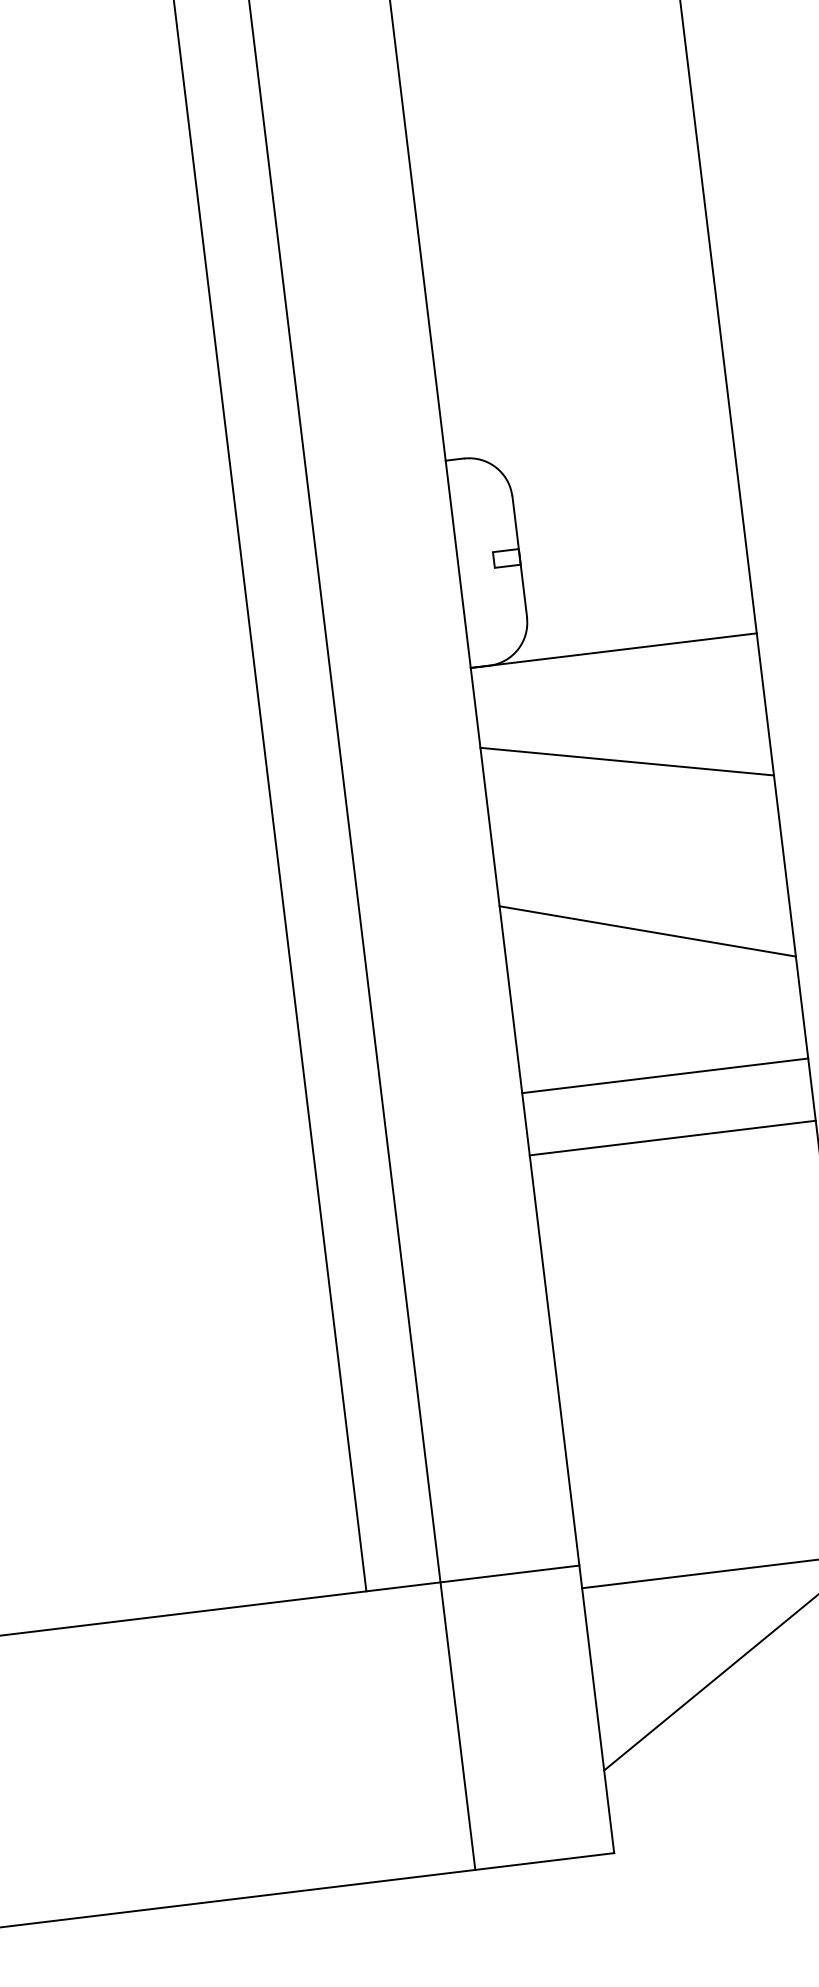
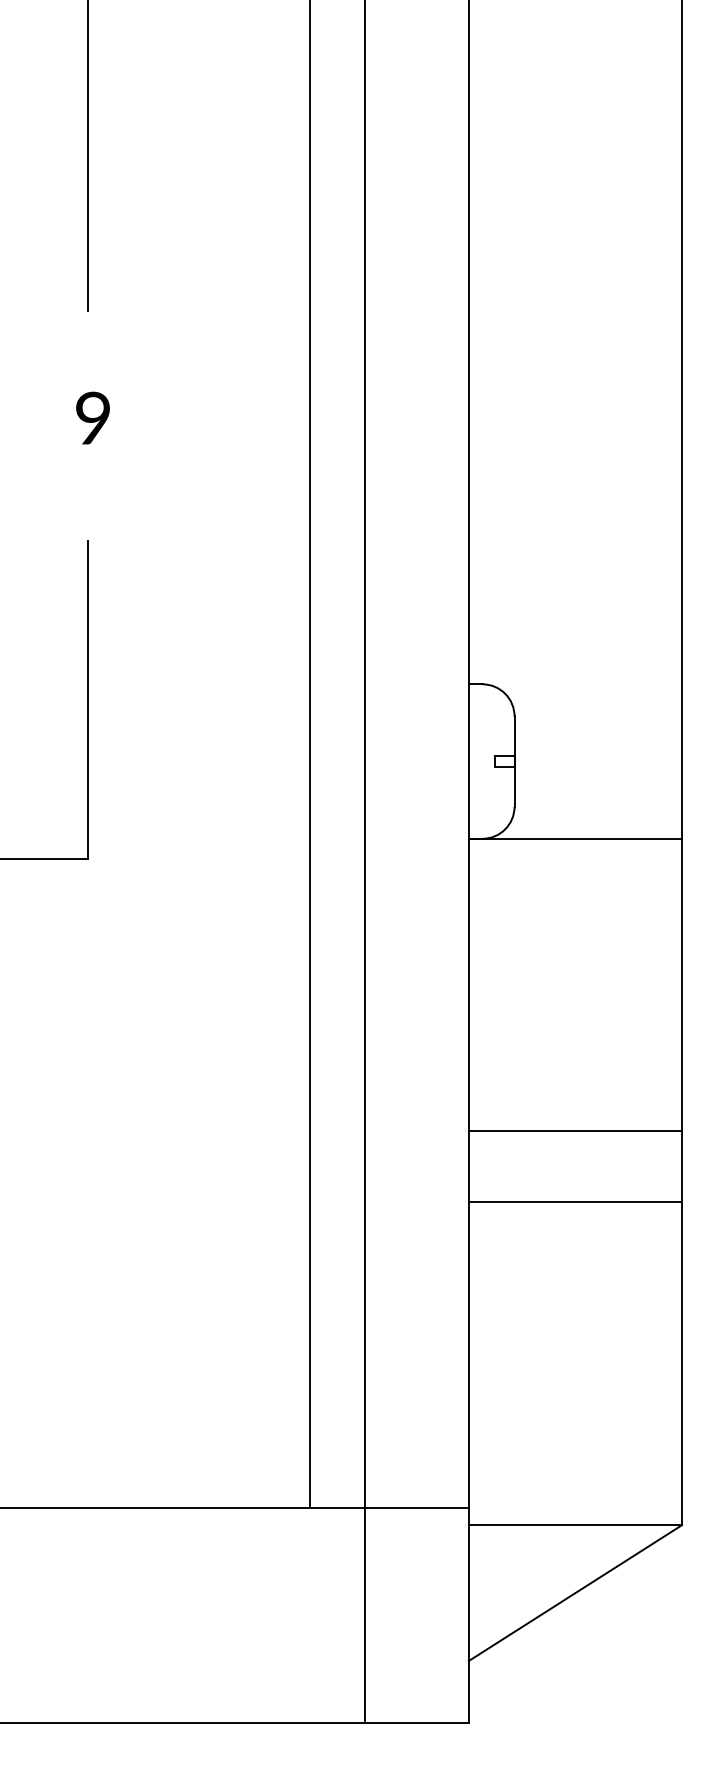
line: (627, 761) -> (575, 921), removed
line: (647, 930) -> (575, 1047), removed
line: (665, 1075) -> (575, 1130), moved

